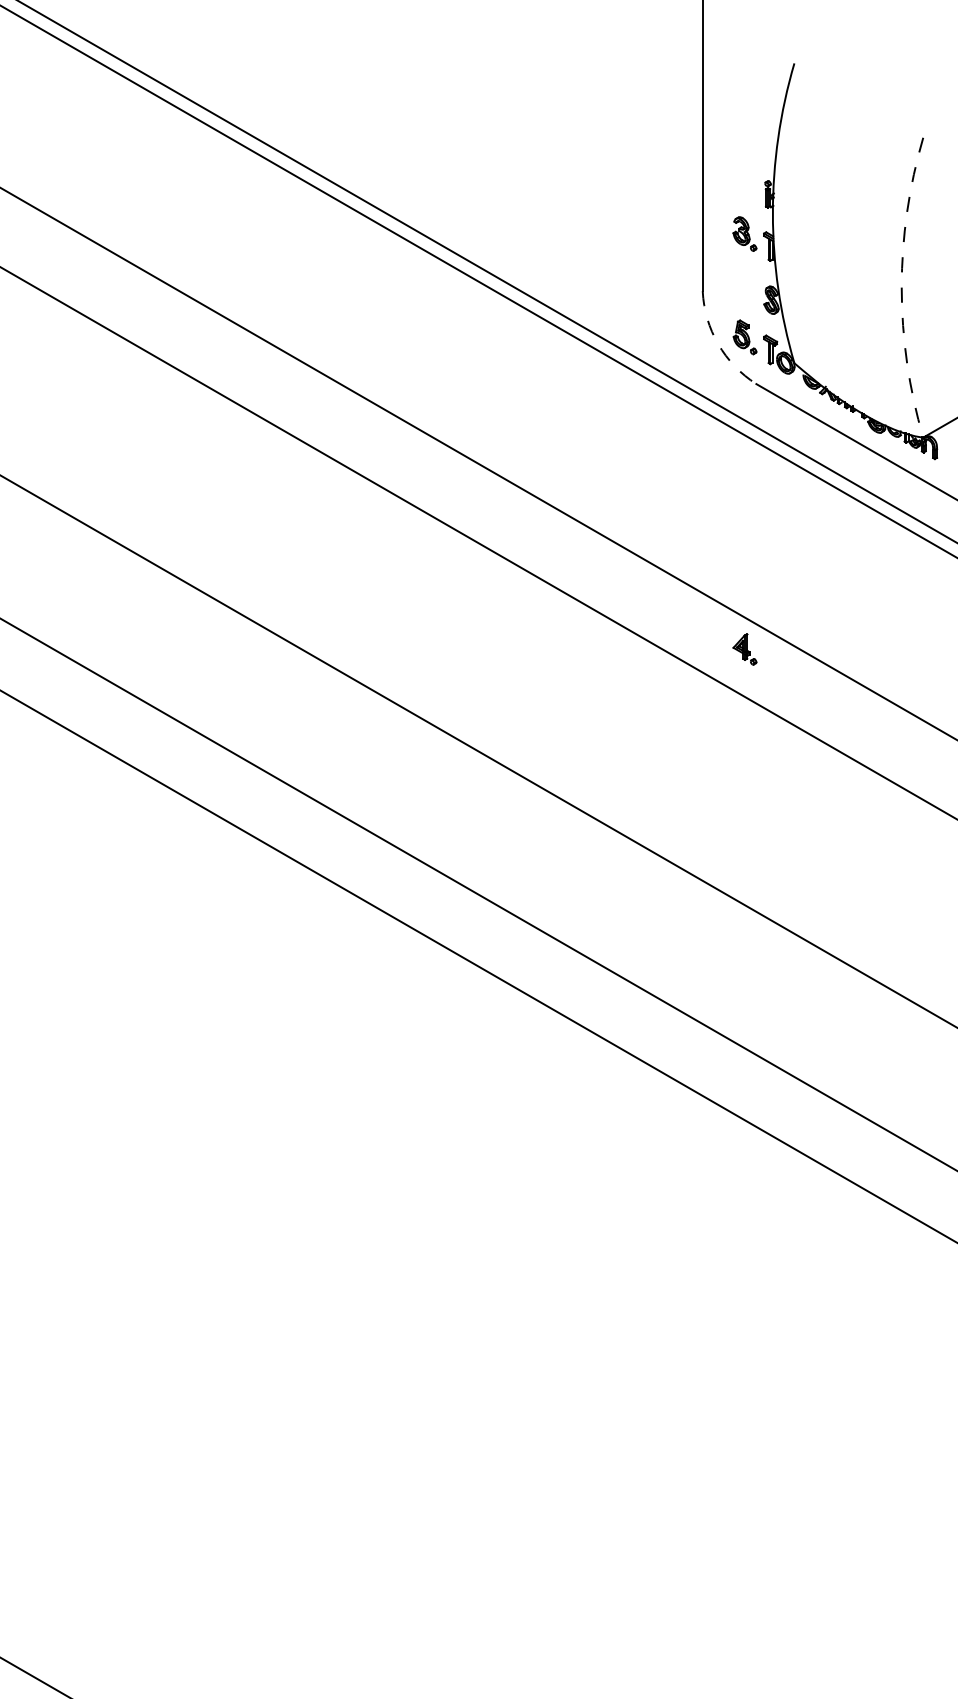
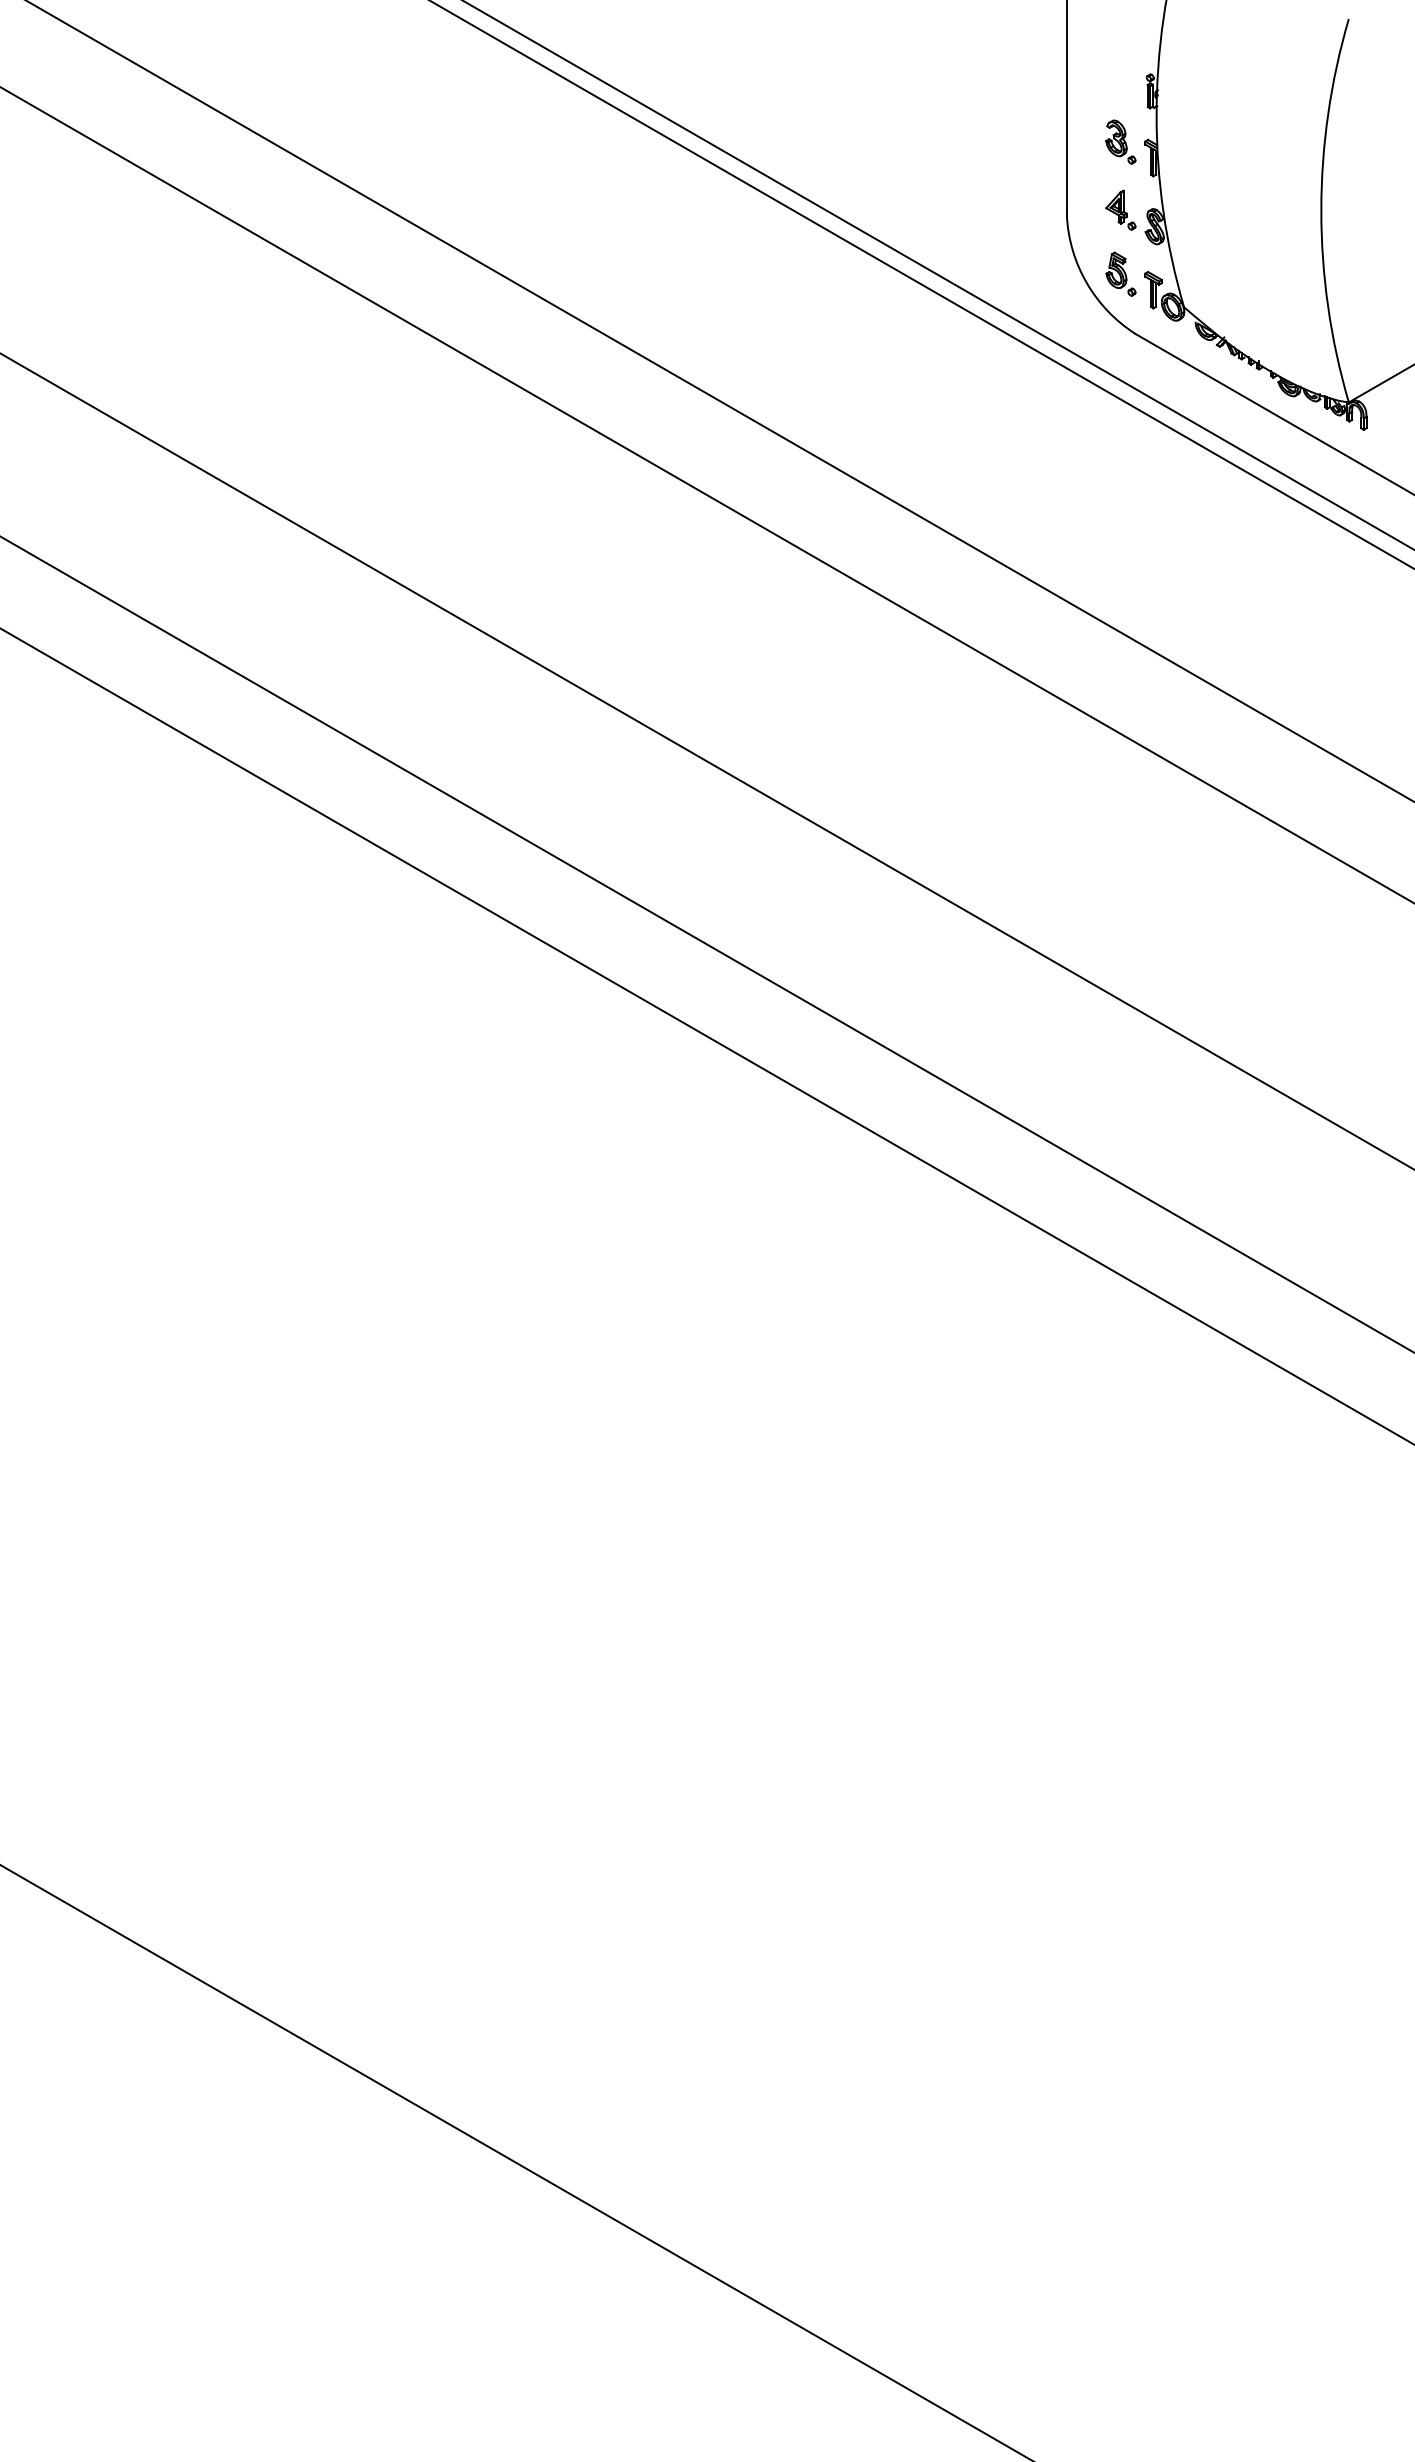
arc: (901, 287) -> (1321, 210), dashed -> solid
arc: (718, 343) -> (1086, 282), dashed -> solid
part: (744, 648) -> (1120, 209), moved

